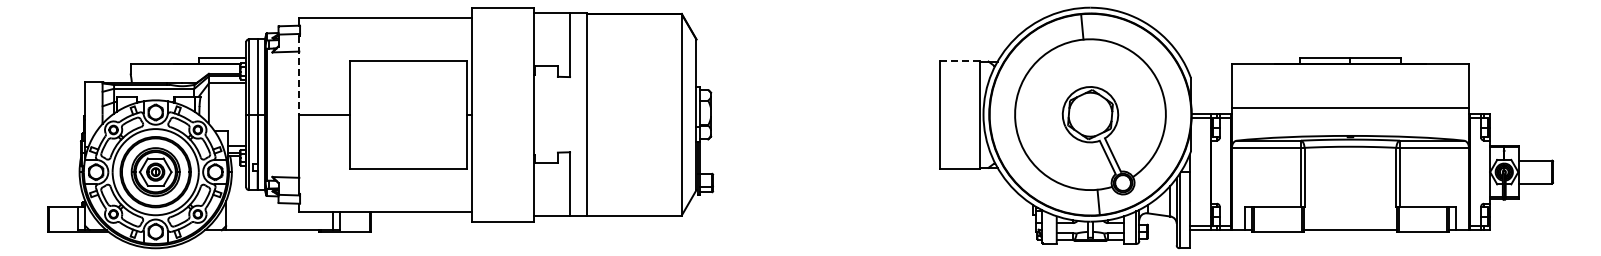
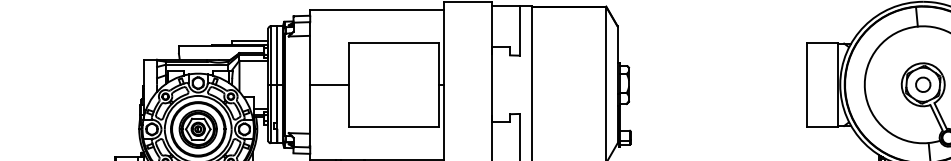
line: (960, 60) -> (822, 42), dashed -> solid
line: (299, 75) -> (309, 54), dashed -> solid
part: (1090, 114) -> (923, 84), added

